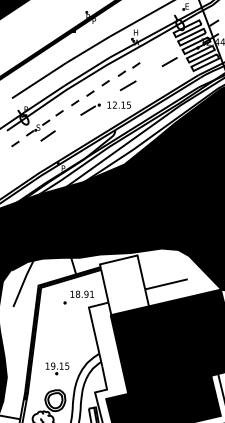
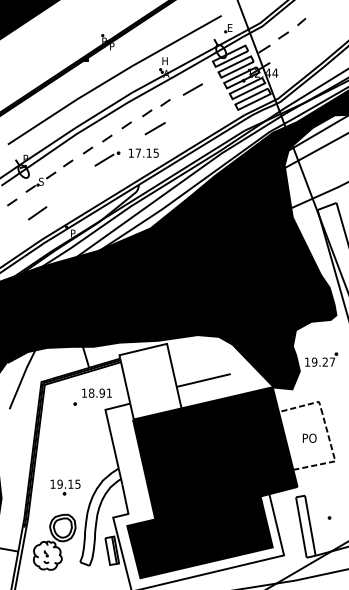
line: (169, 62) -> (192, 89), moved
text: (114, 104) -> (137, 152), 12.15 -> 17.15
line: (47, 136) -> (37, 213), moved

